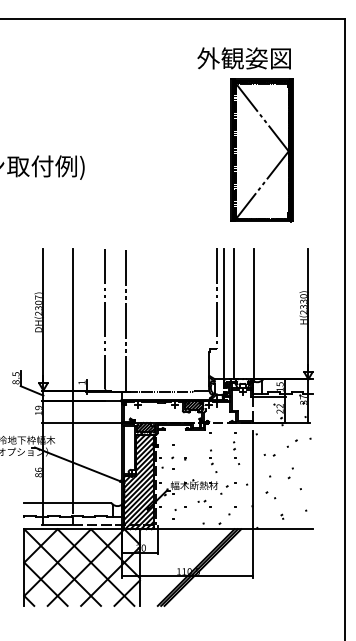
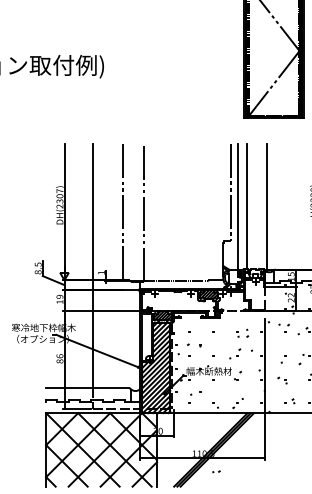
part: (269, 454) -> (284, 324), moved
part: (211, 457) -> (238, 343), moved
part: (204, 503) -> (218, 473), moved

